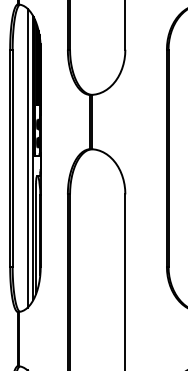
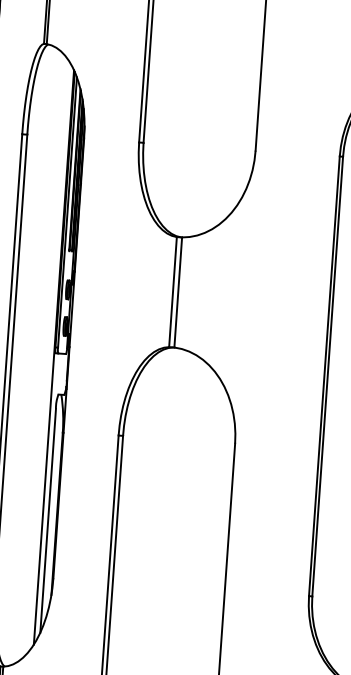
line: (27, 157) -> (42, 355), removed

